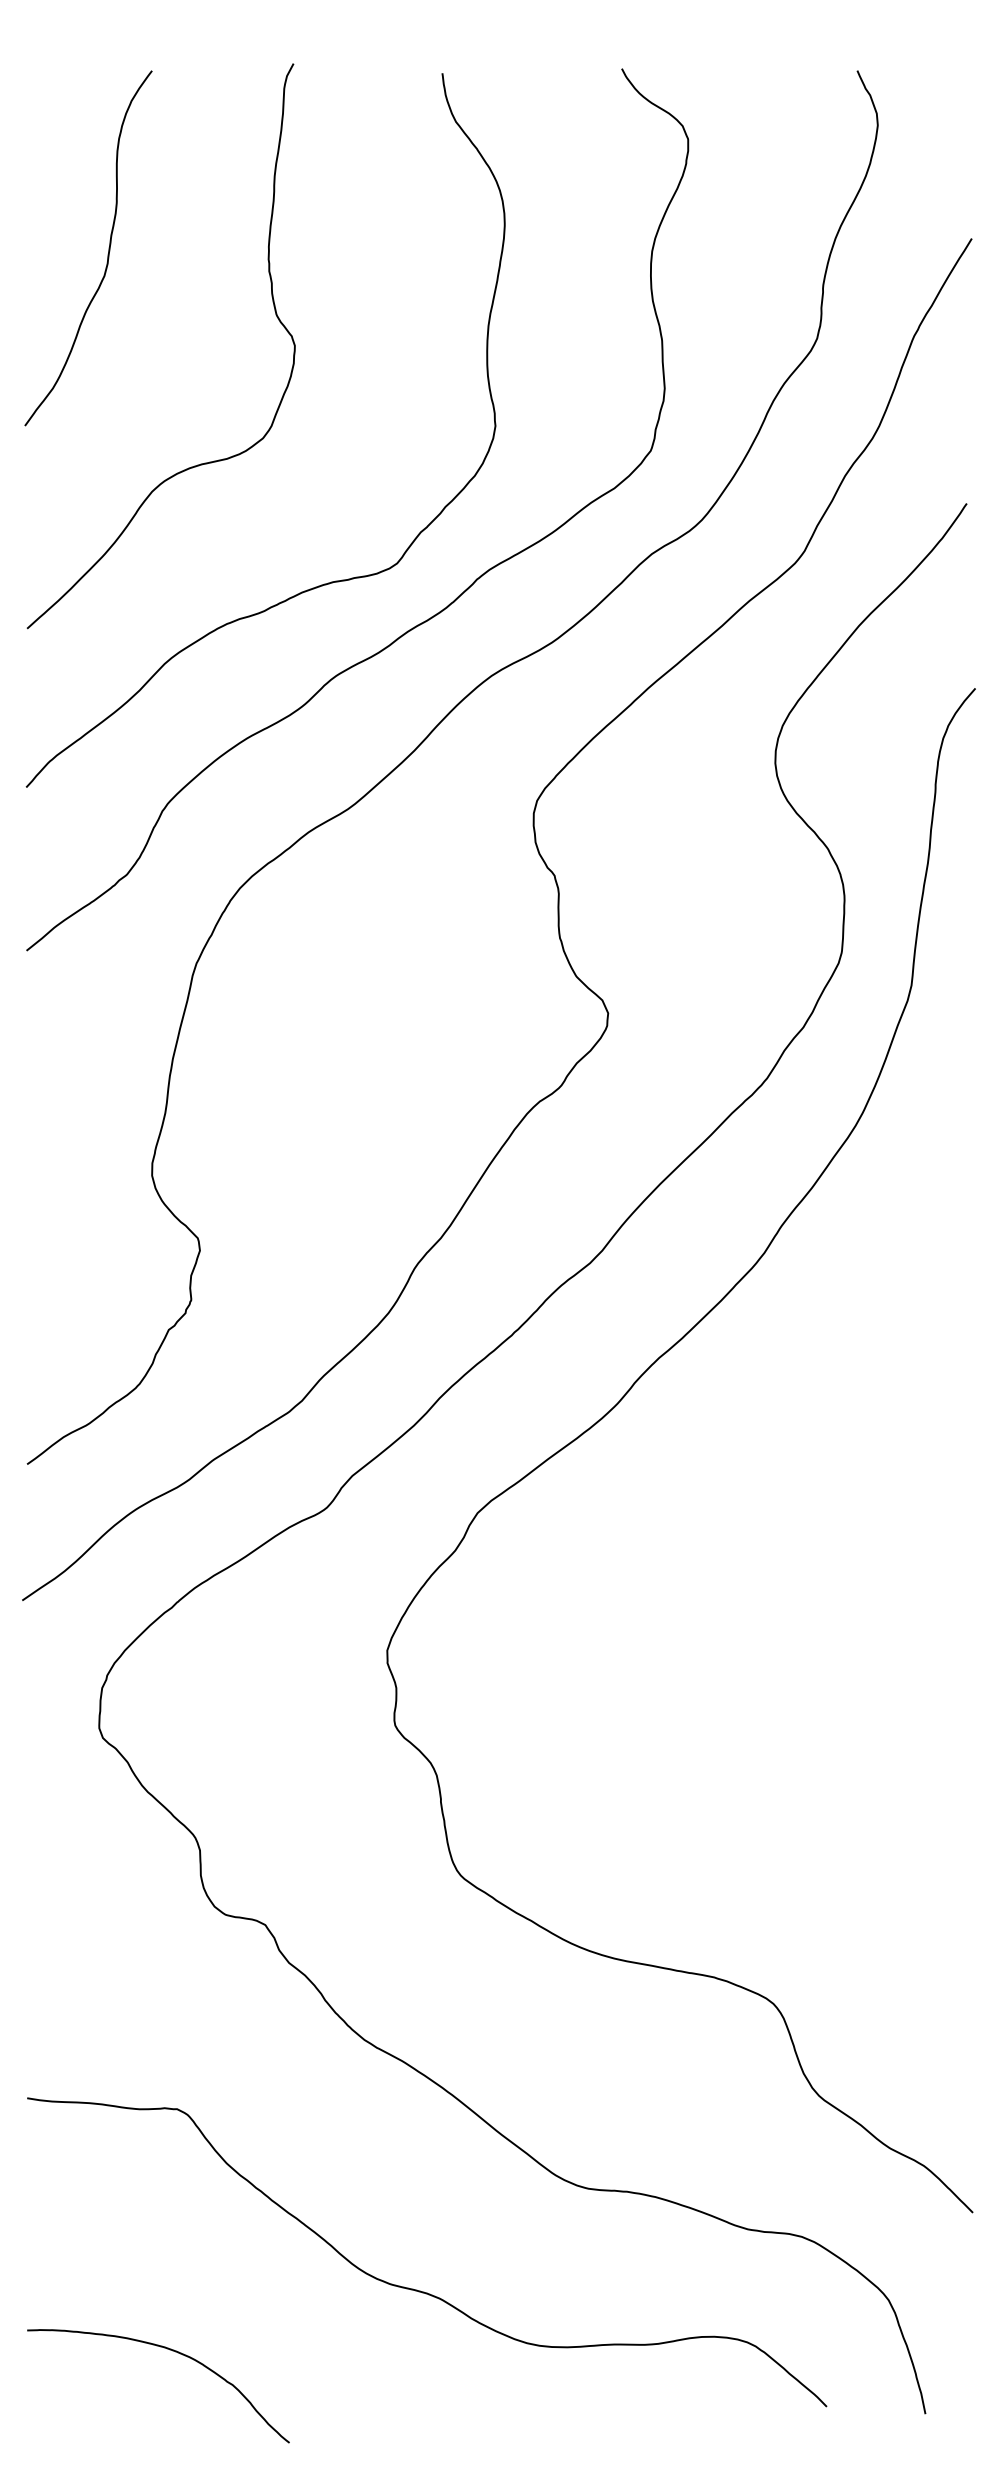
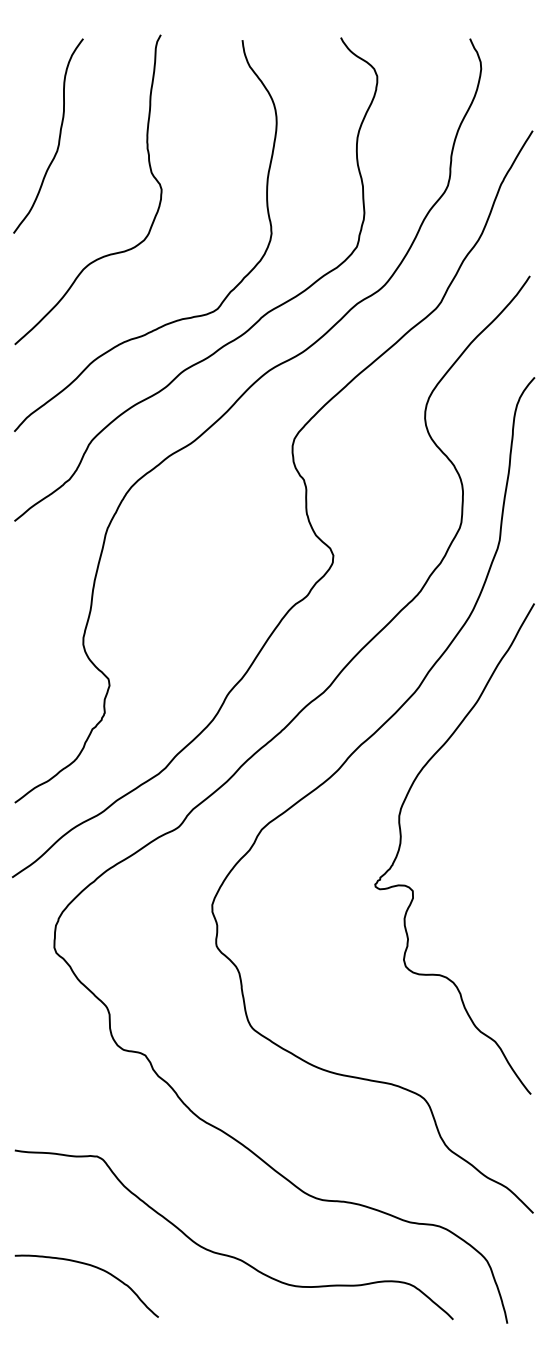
curve: (732, 1540) -> (401, 844), added
curve: (170, 2351) -> (93, 1267), moved

